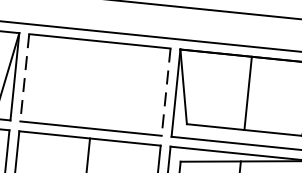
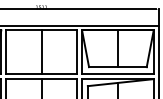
line: (25, 78) -> (6, 52), dashed -> solid
line: (95, 85) -> (41, 52), added
line: (166, 92) -> (77, 52), dashed -> solid

